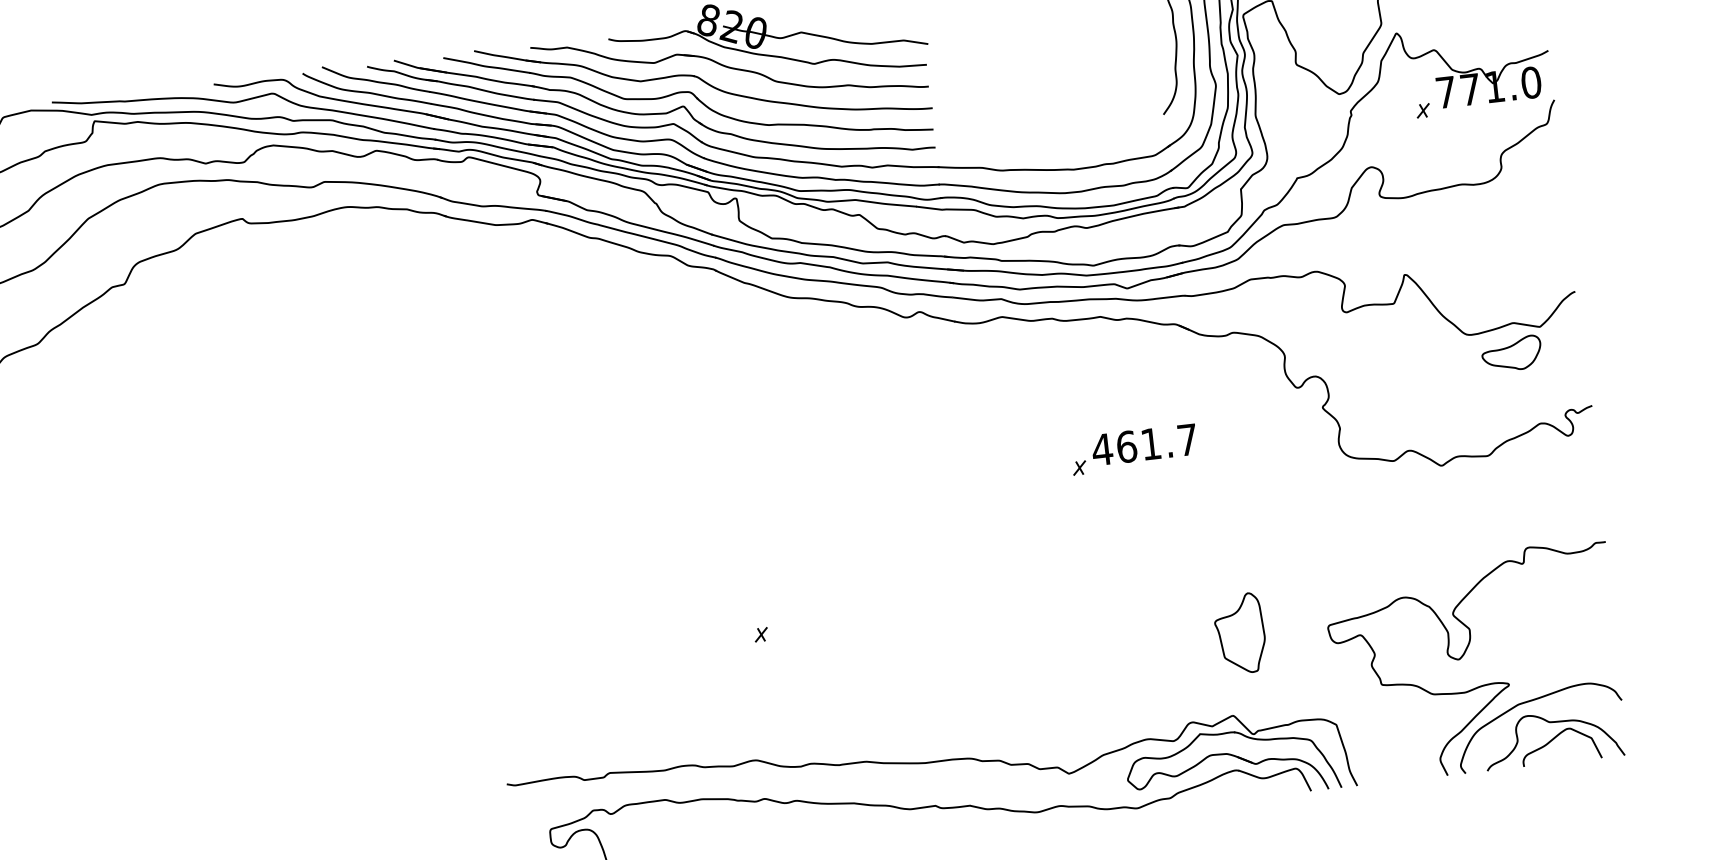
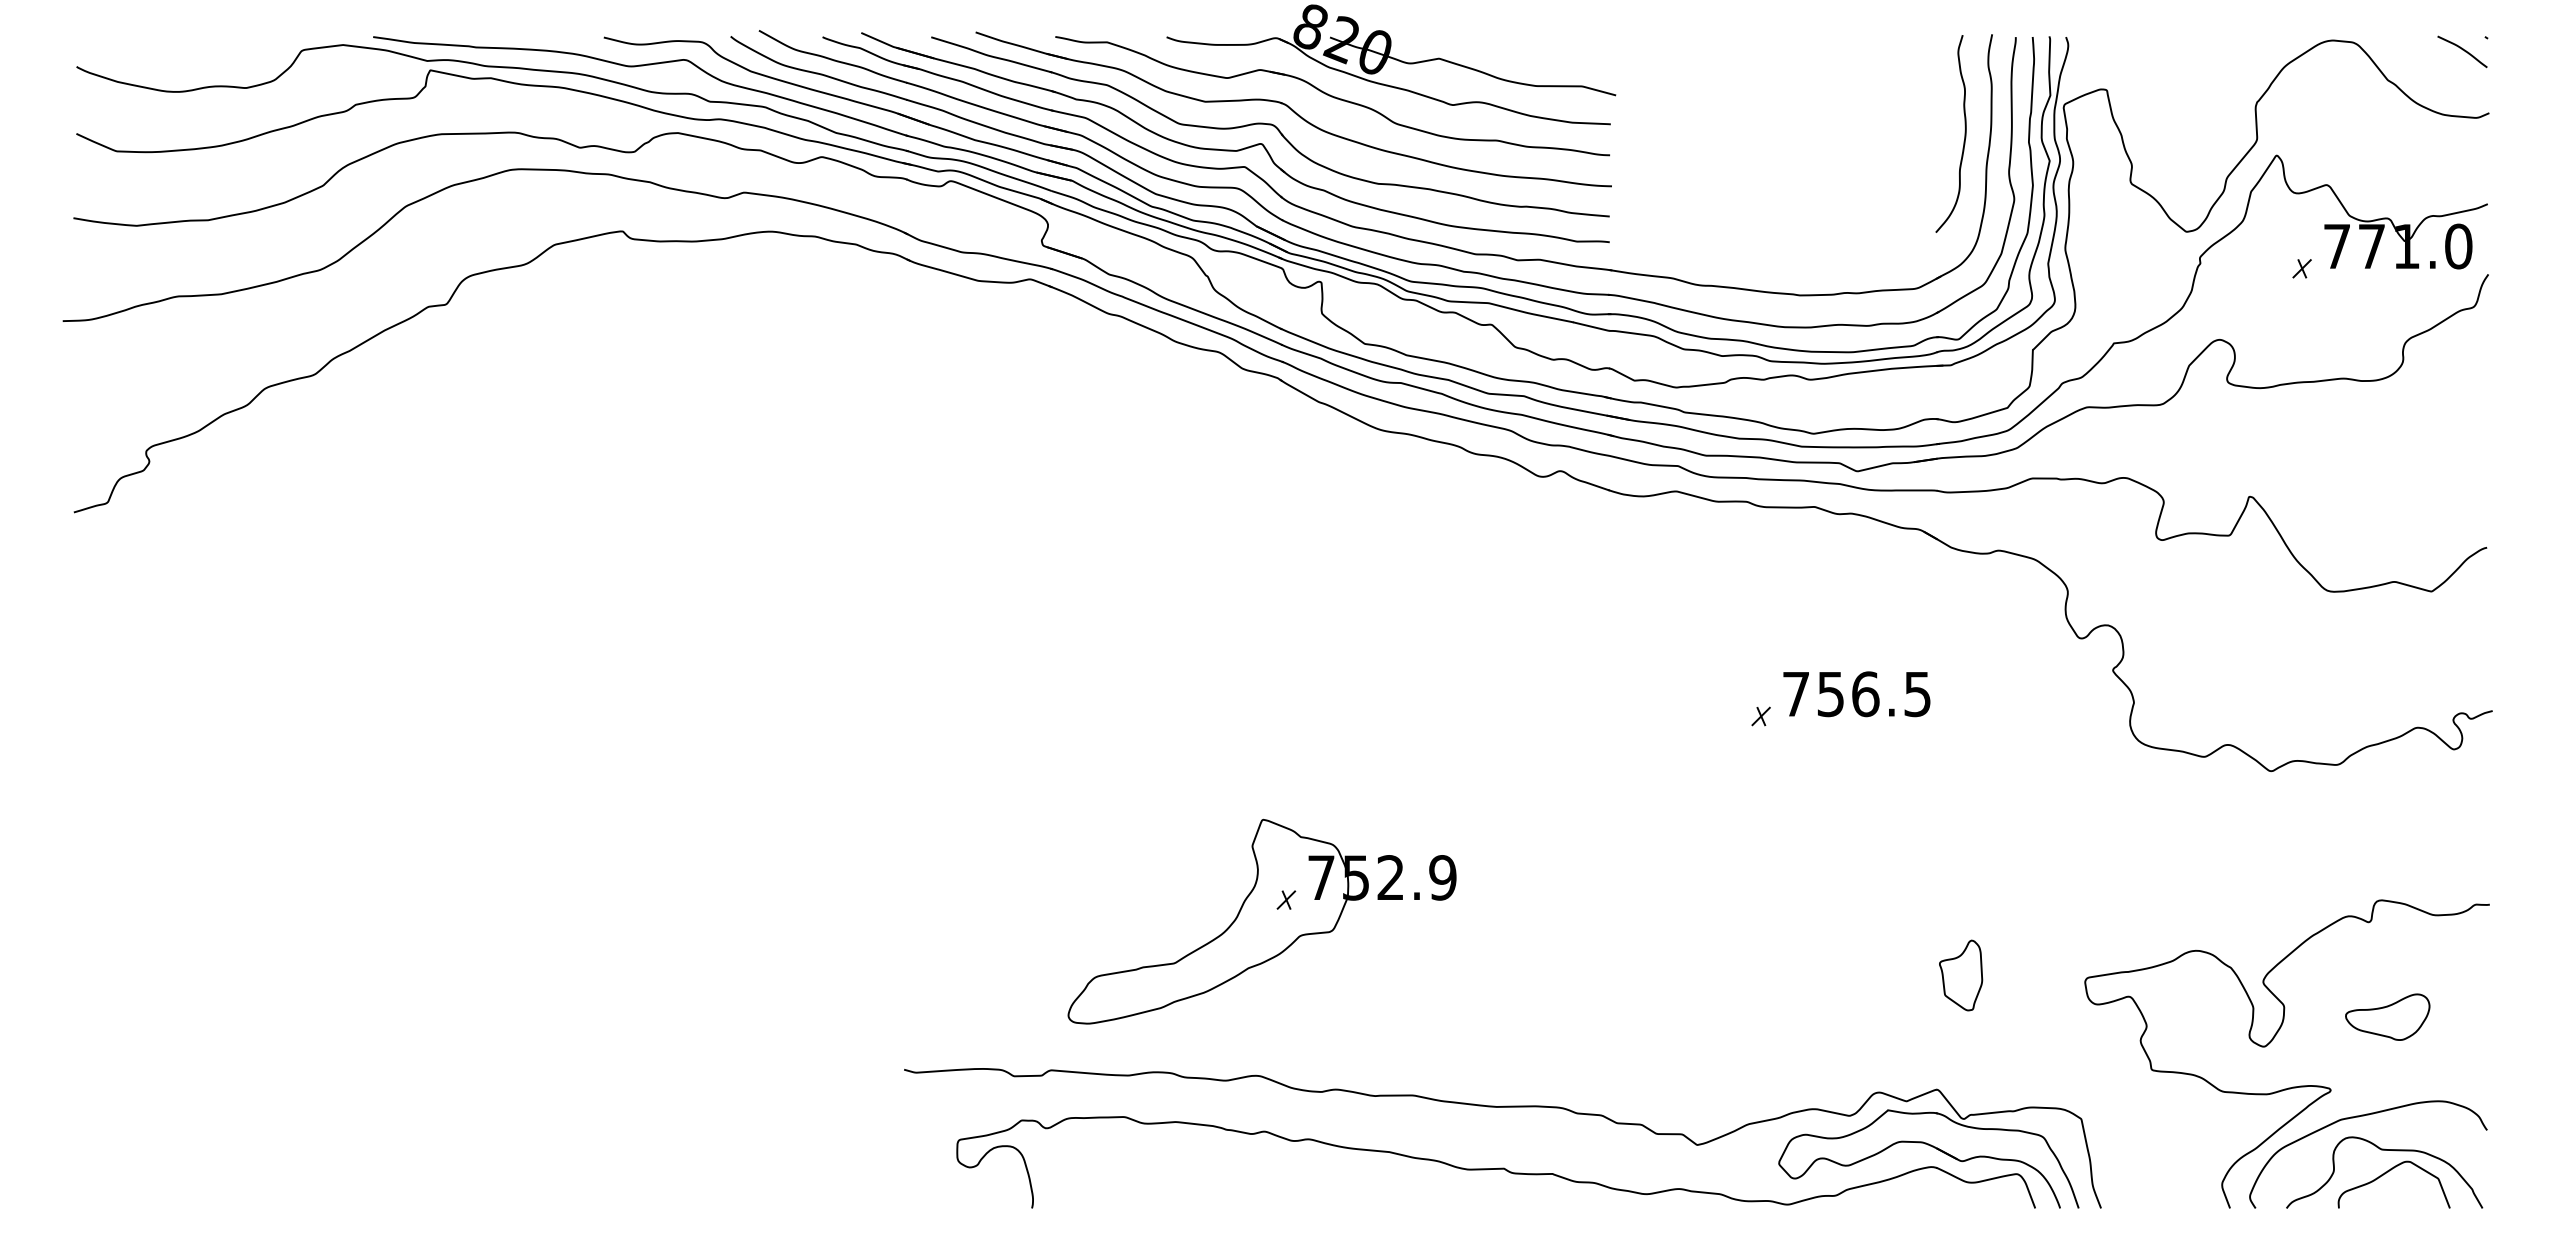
part: (1511, 353) -> (2387, 1016), moved
text: (1144, 445) -> (1855, 694), 461.7 -> 756.5
part: (1240, 633) -> (1961, 975), size x0.62
part: (745, 651) -> (1261, 921), added

